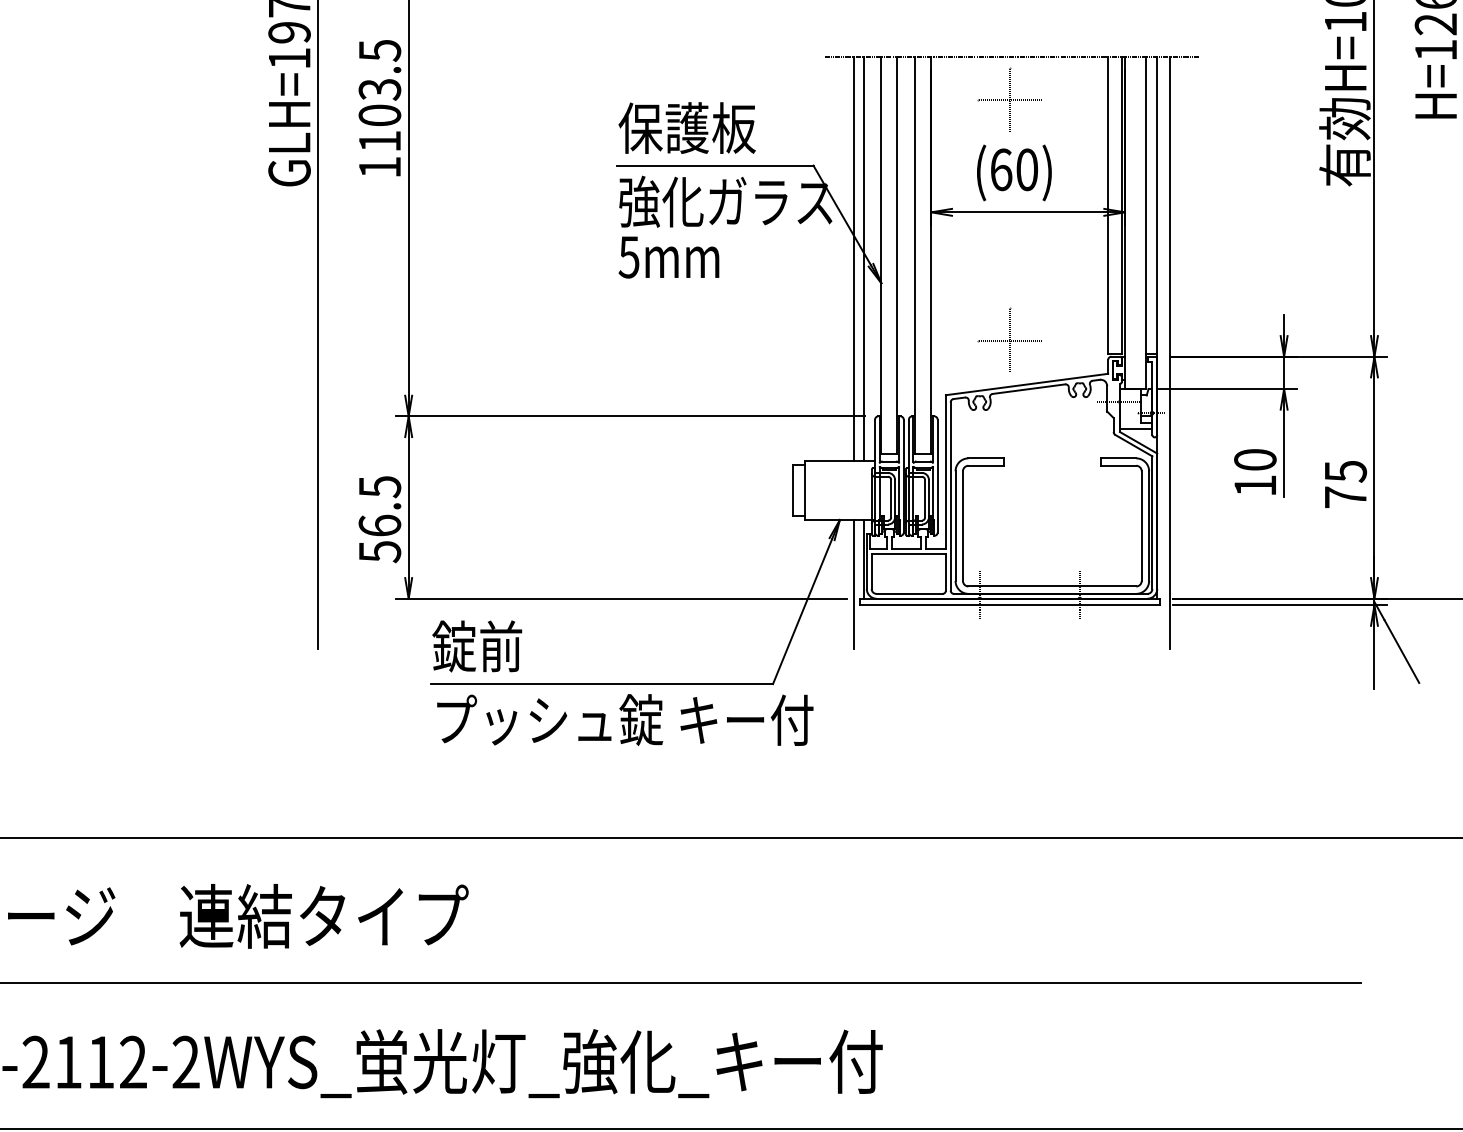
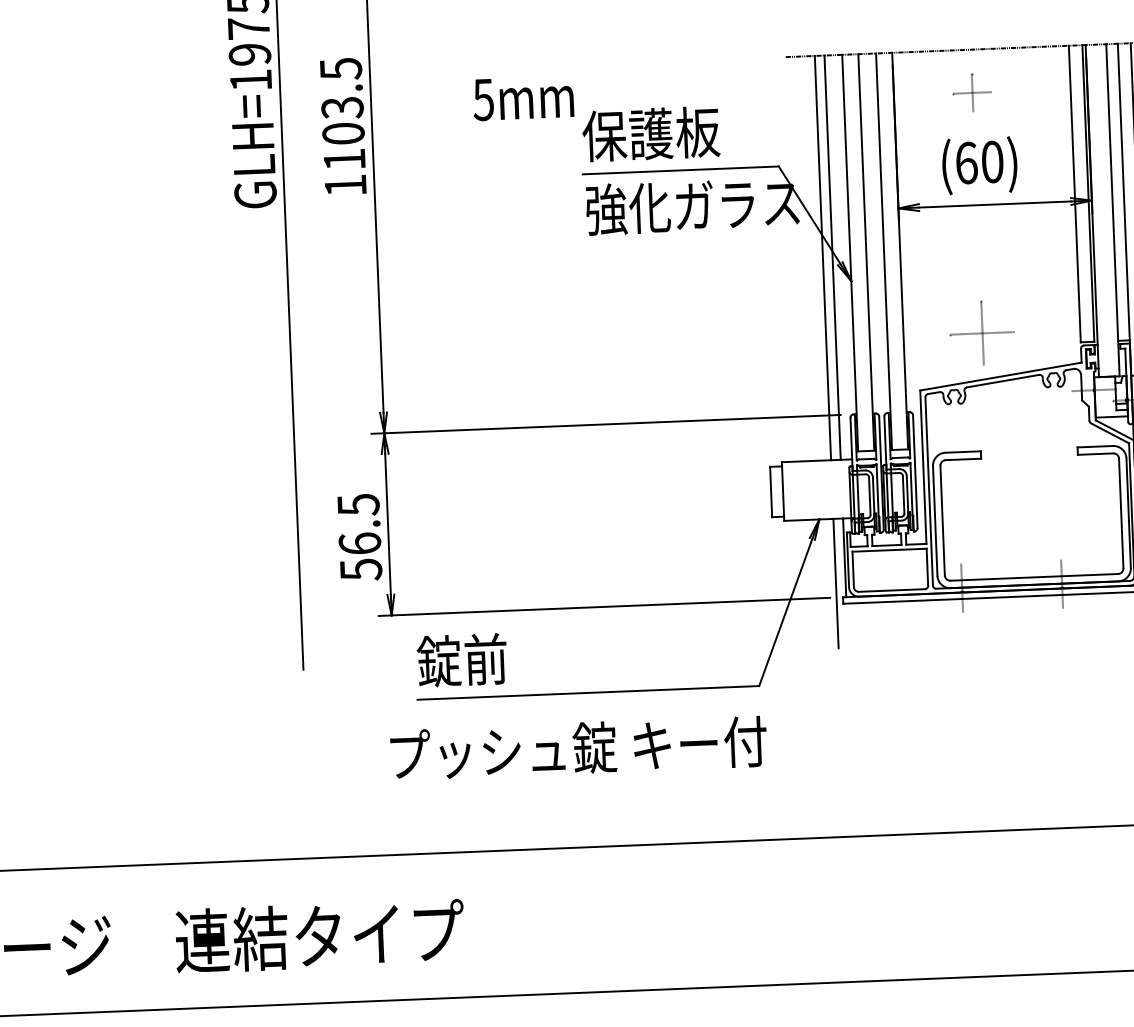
part: (1009, 99) -> (971, 92), size x0.6
text: (668, 257) -> (522, 98), moved
text: (625, 719) -> (578, 747), moved

